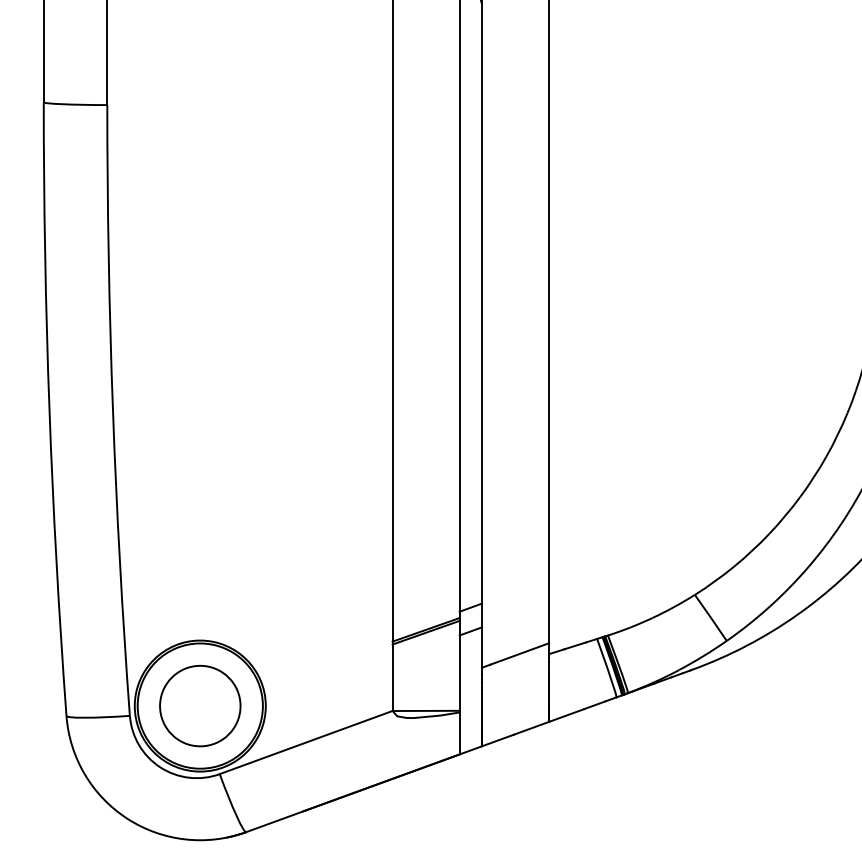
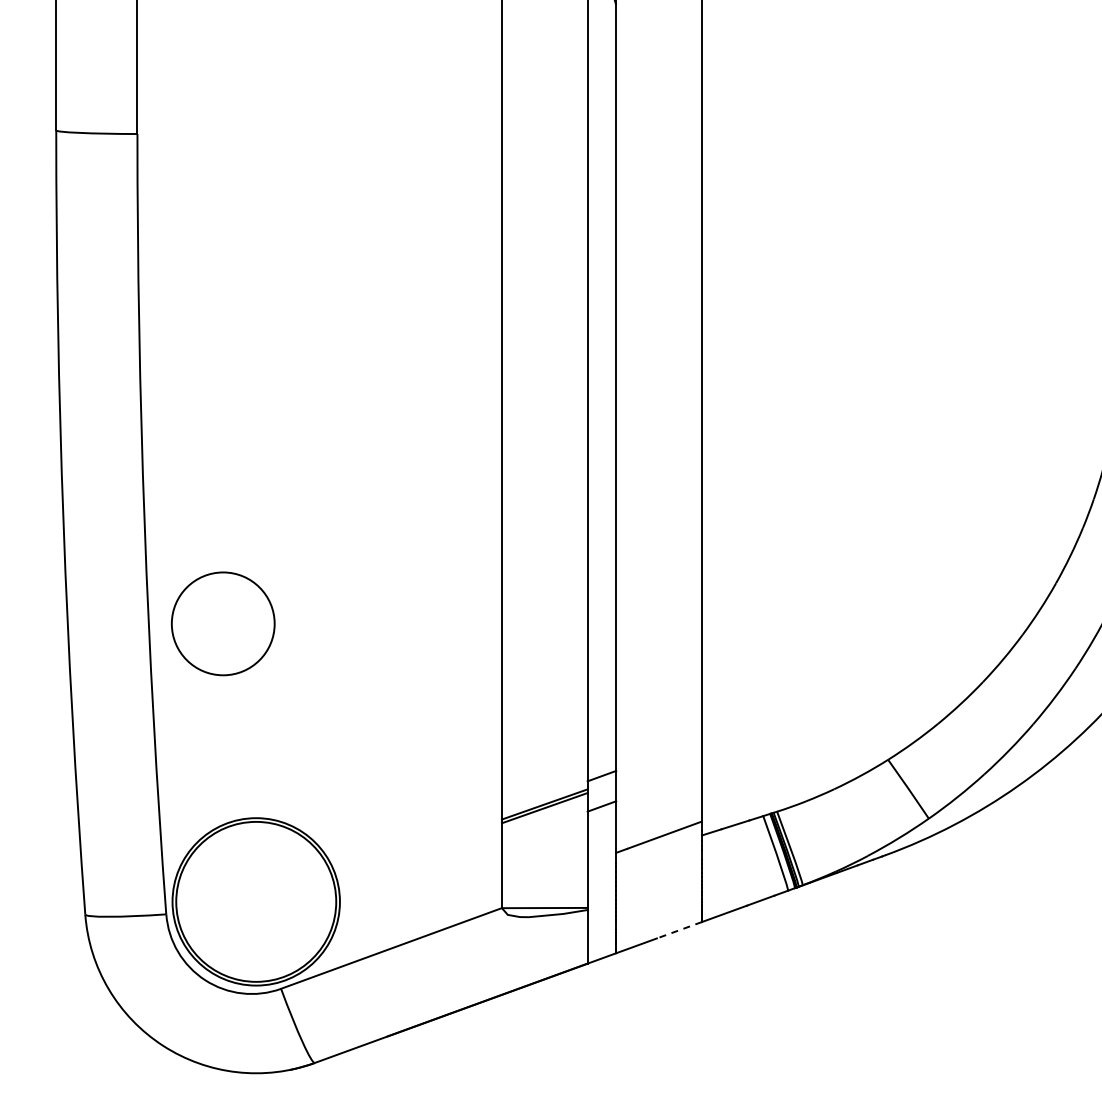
circle: (200, 705) -> (223, 623), moved
line: (531, 728) -> (679, 930), solid -> dashed

